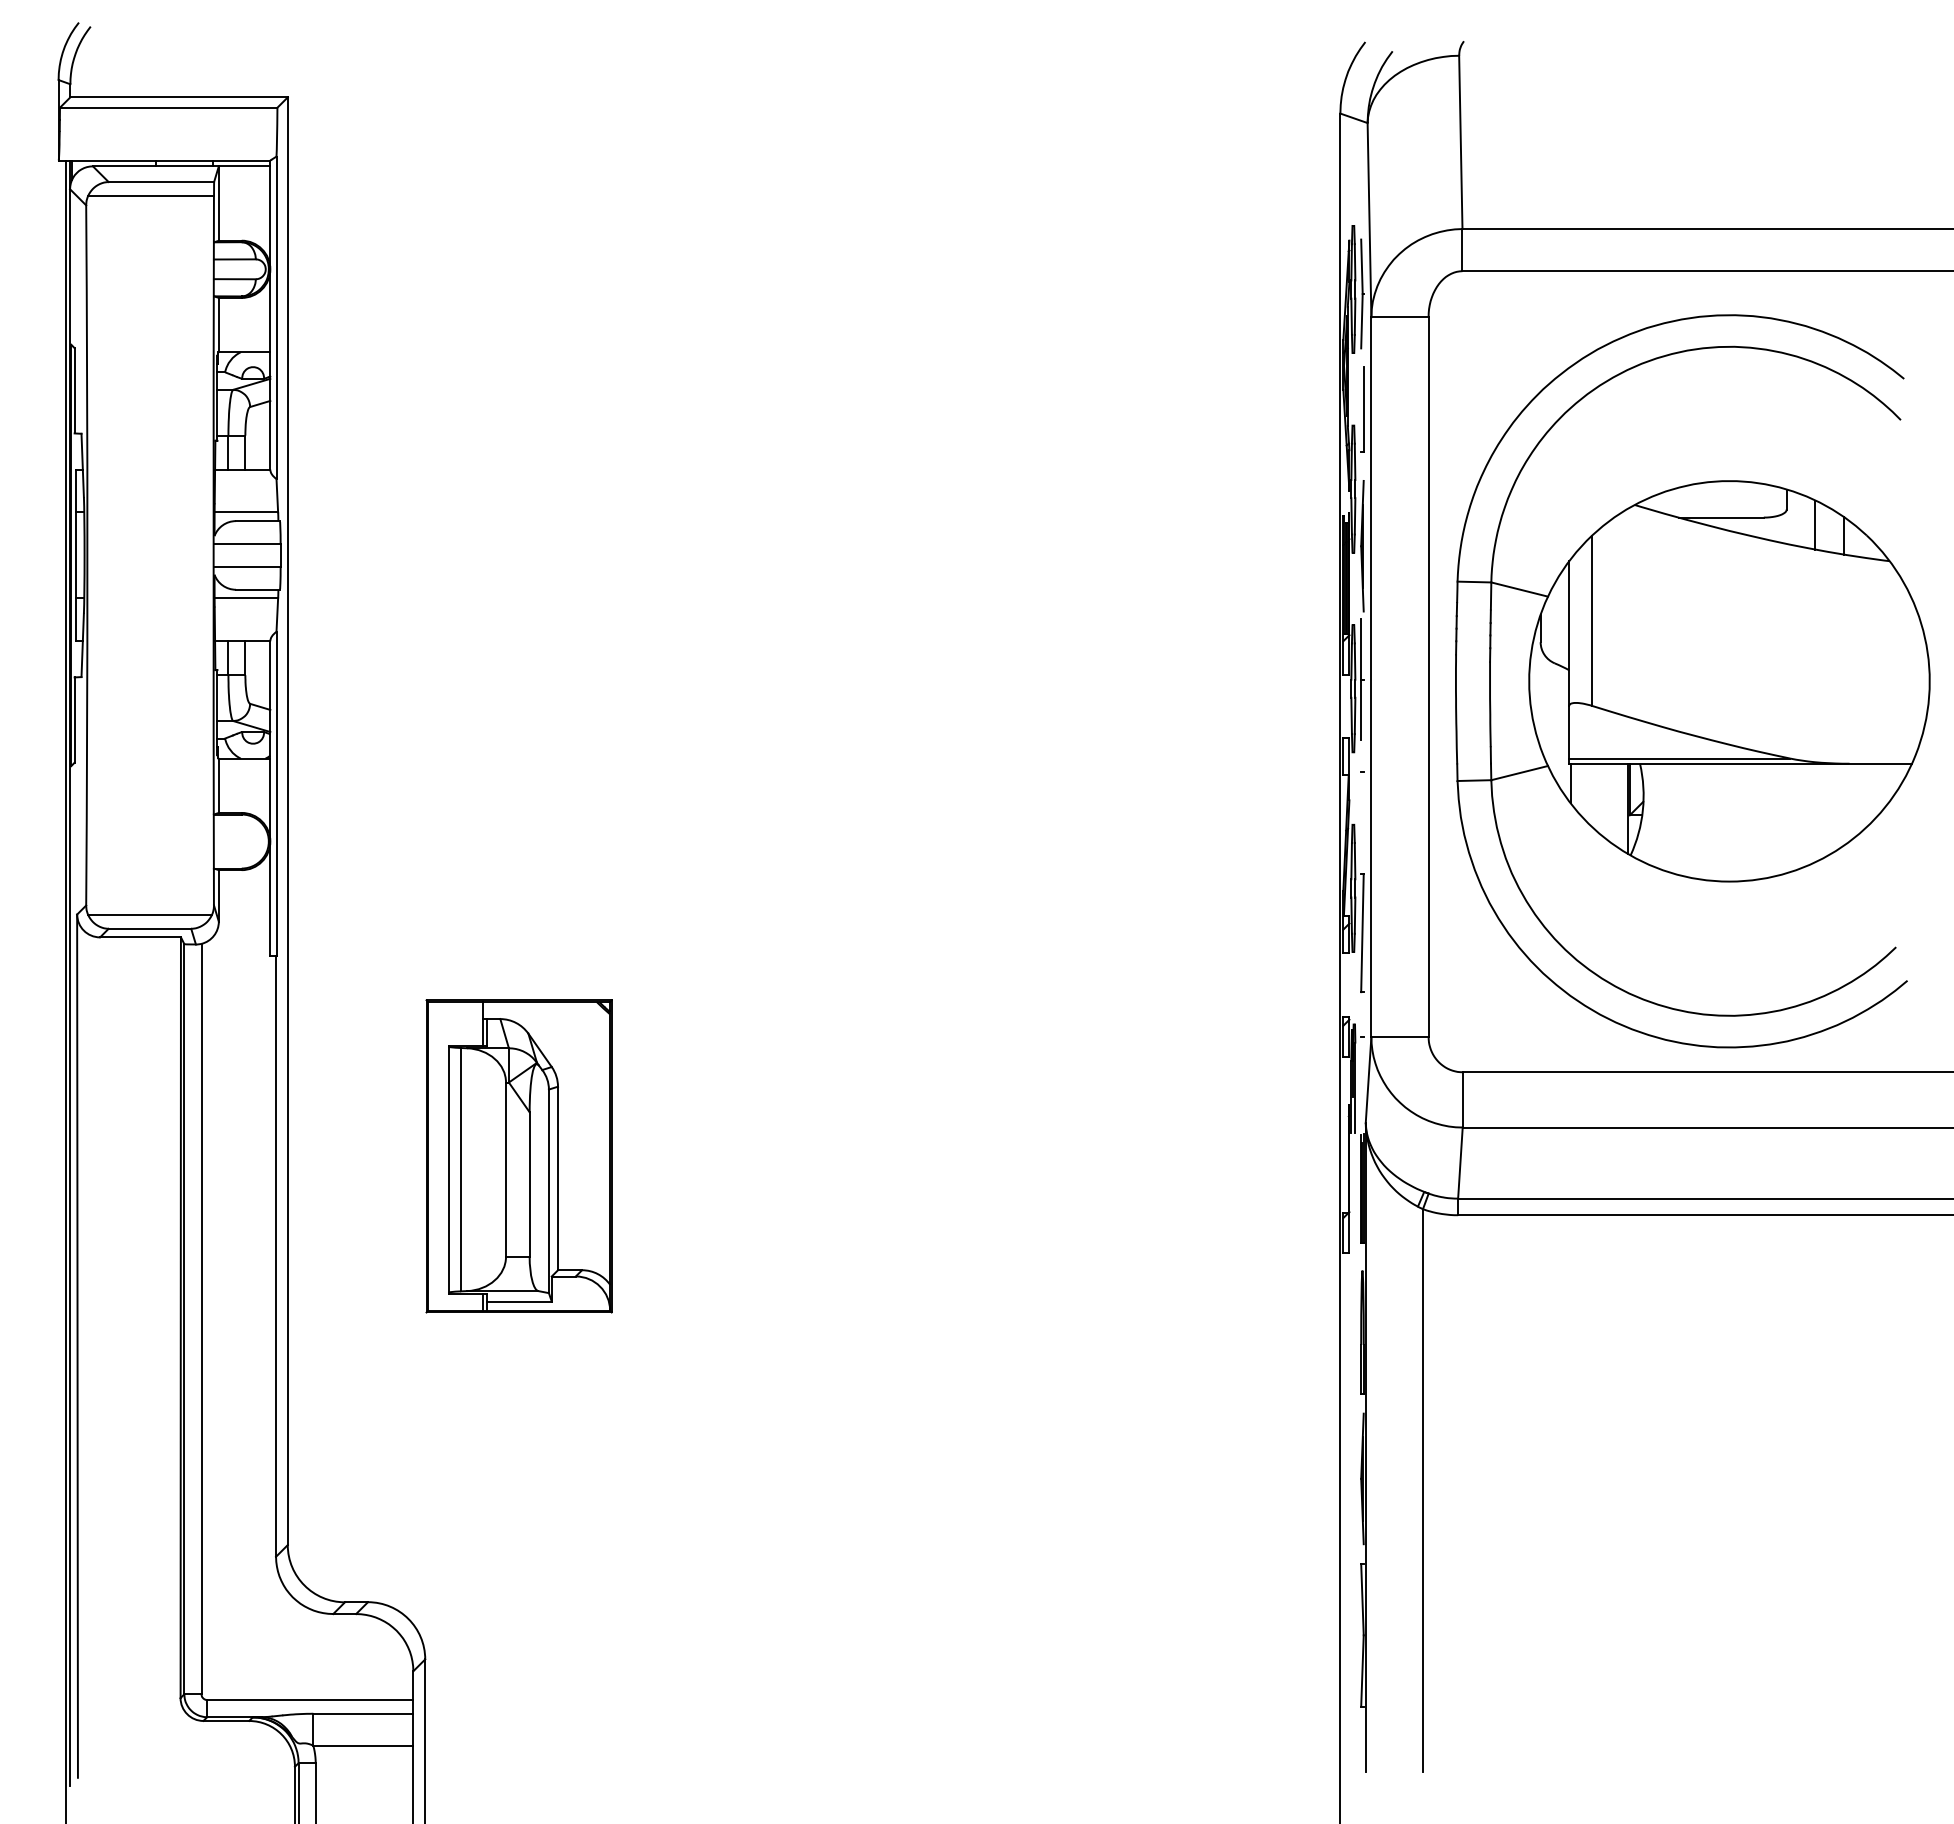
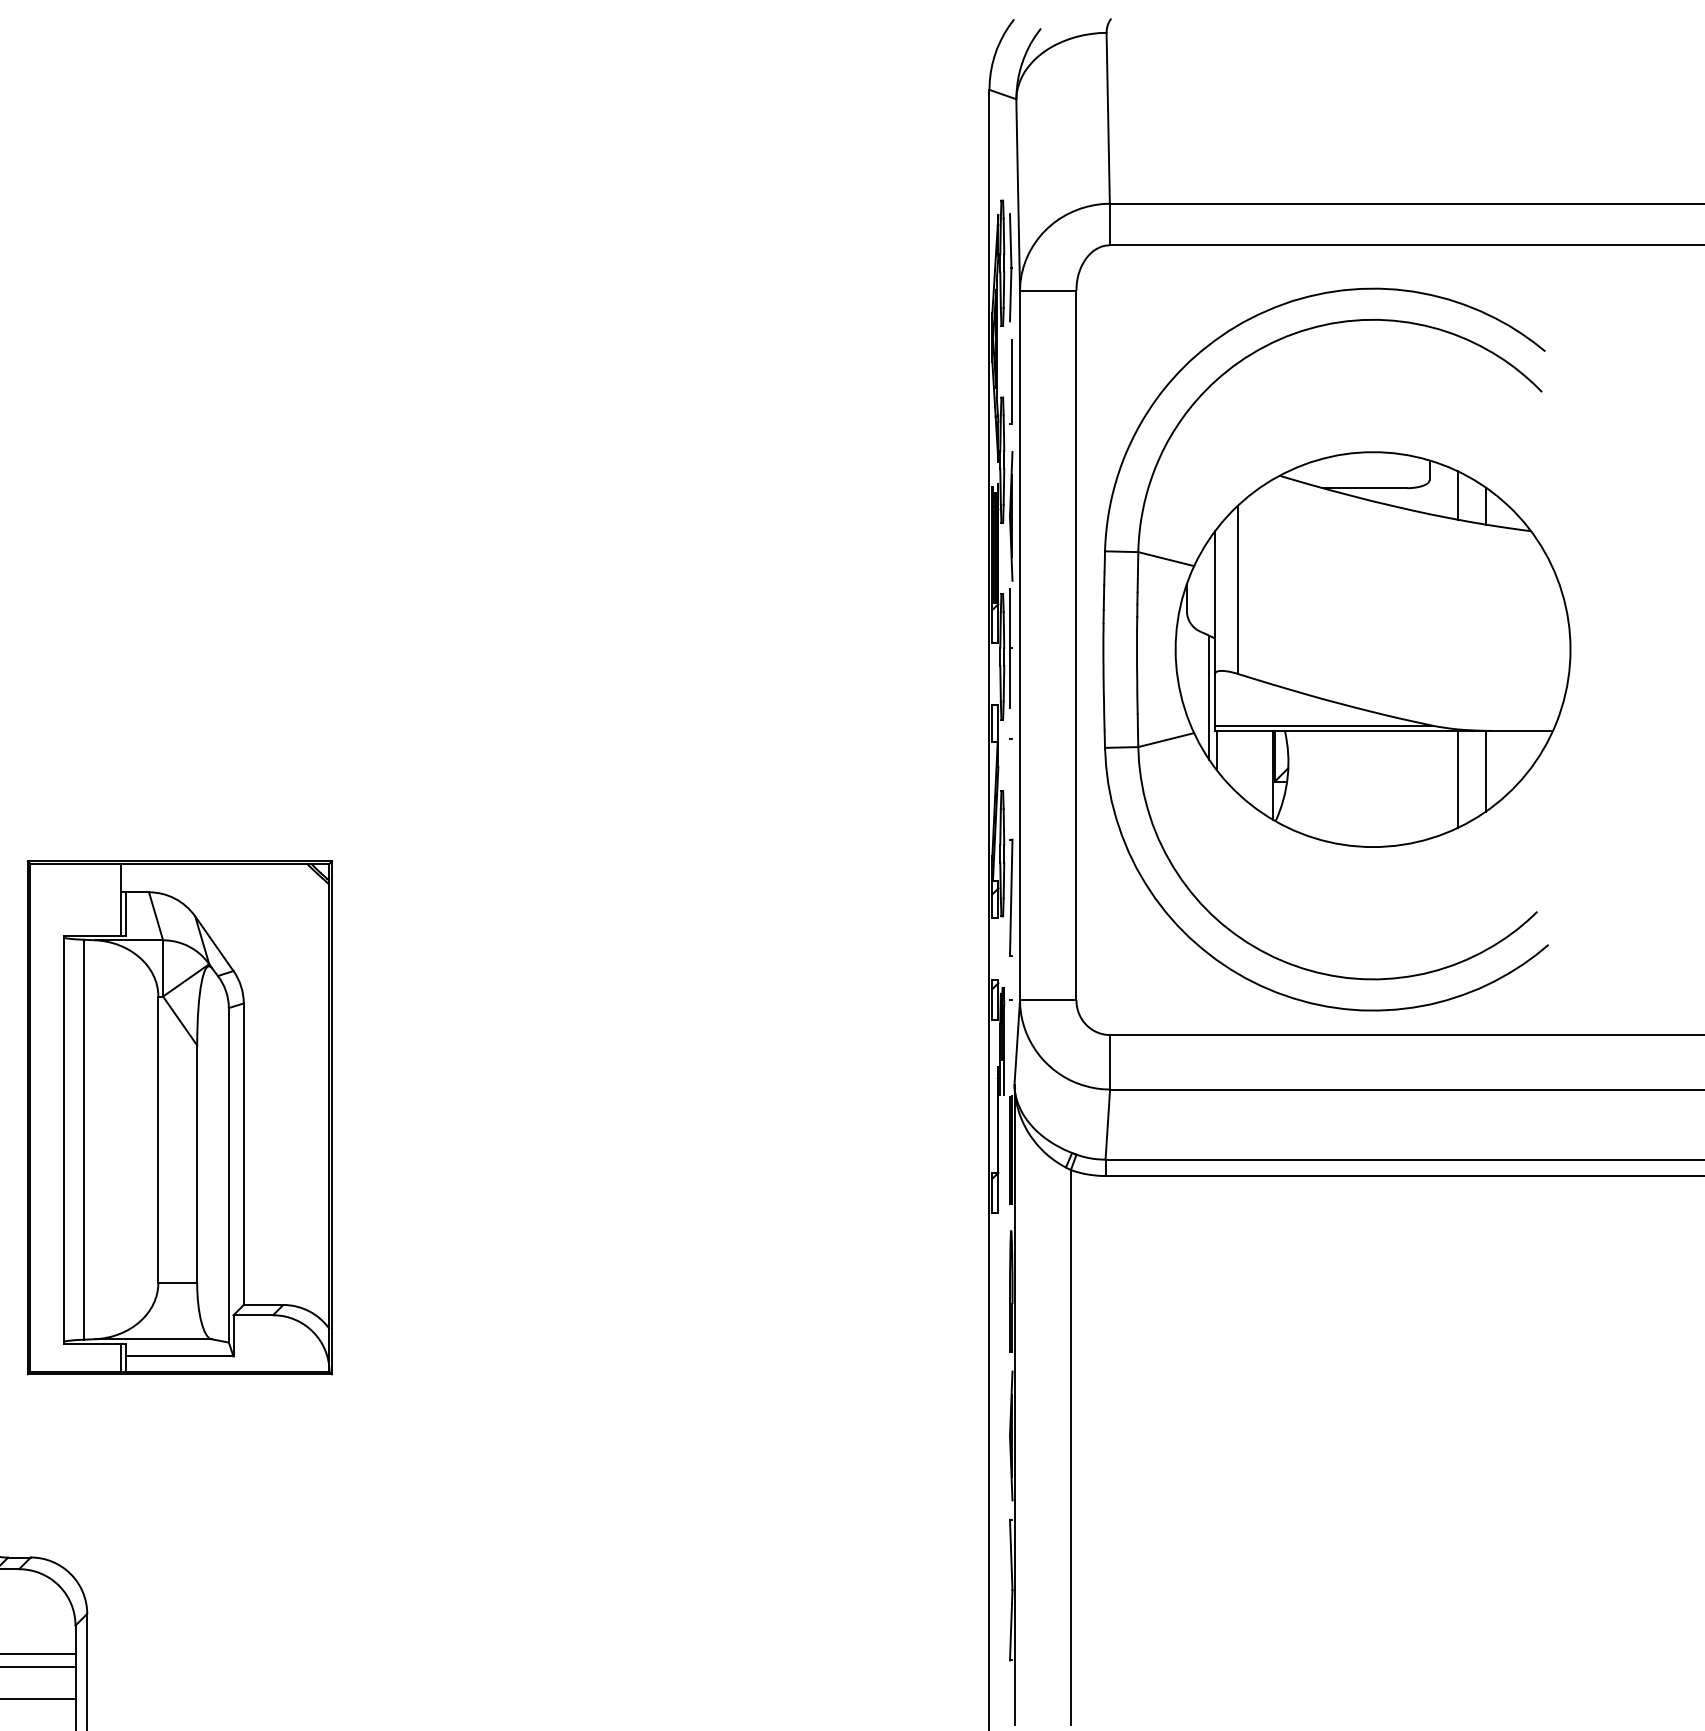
line: (1563, 730) -> (1209, 698), added
line: (1843, 804) -> (1485, 771), added
line: (1815, 812) -> (1457, 778), added
part: (518, 1156) -> (179, 1118), size x1.67

